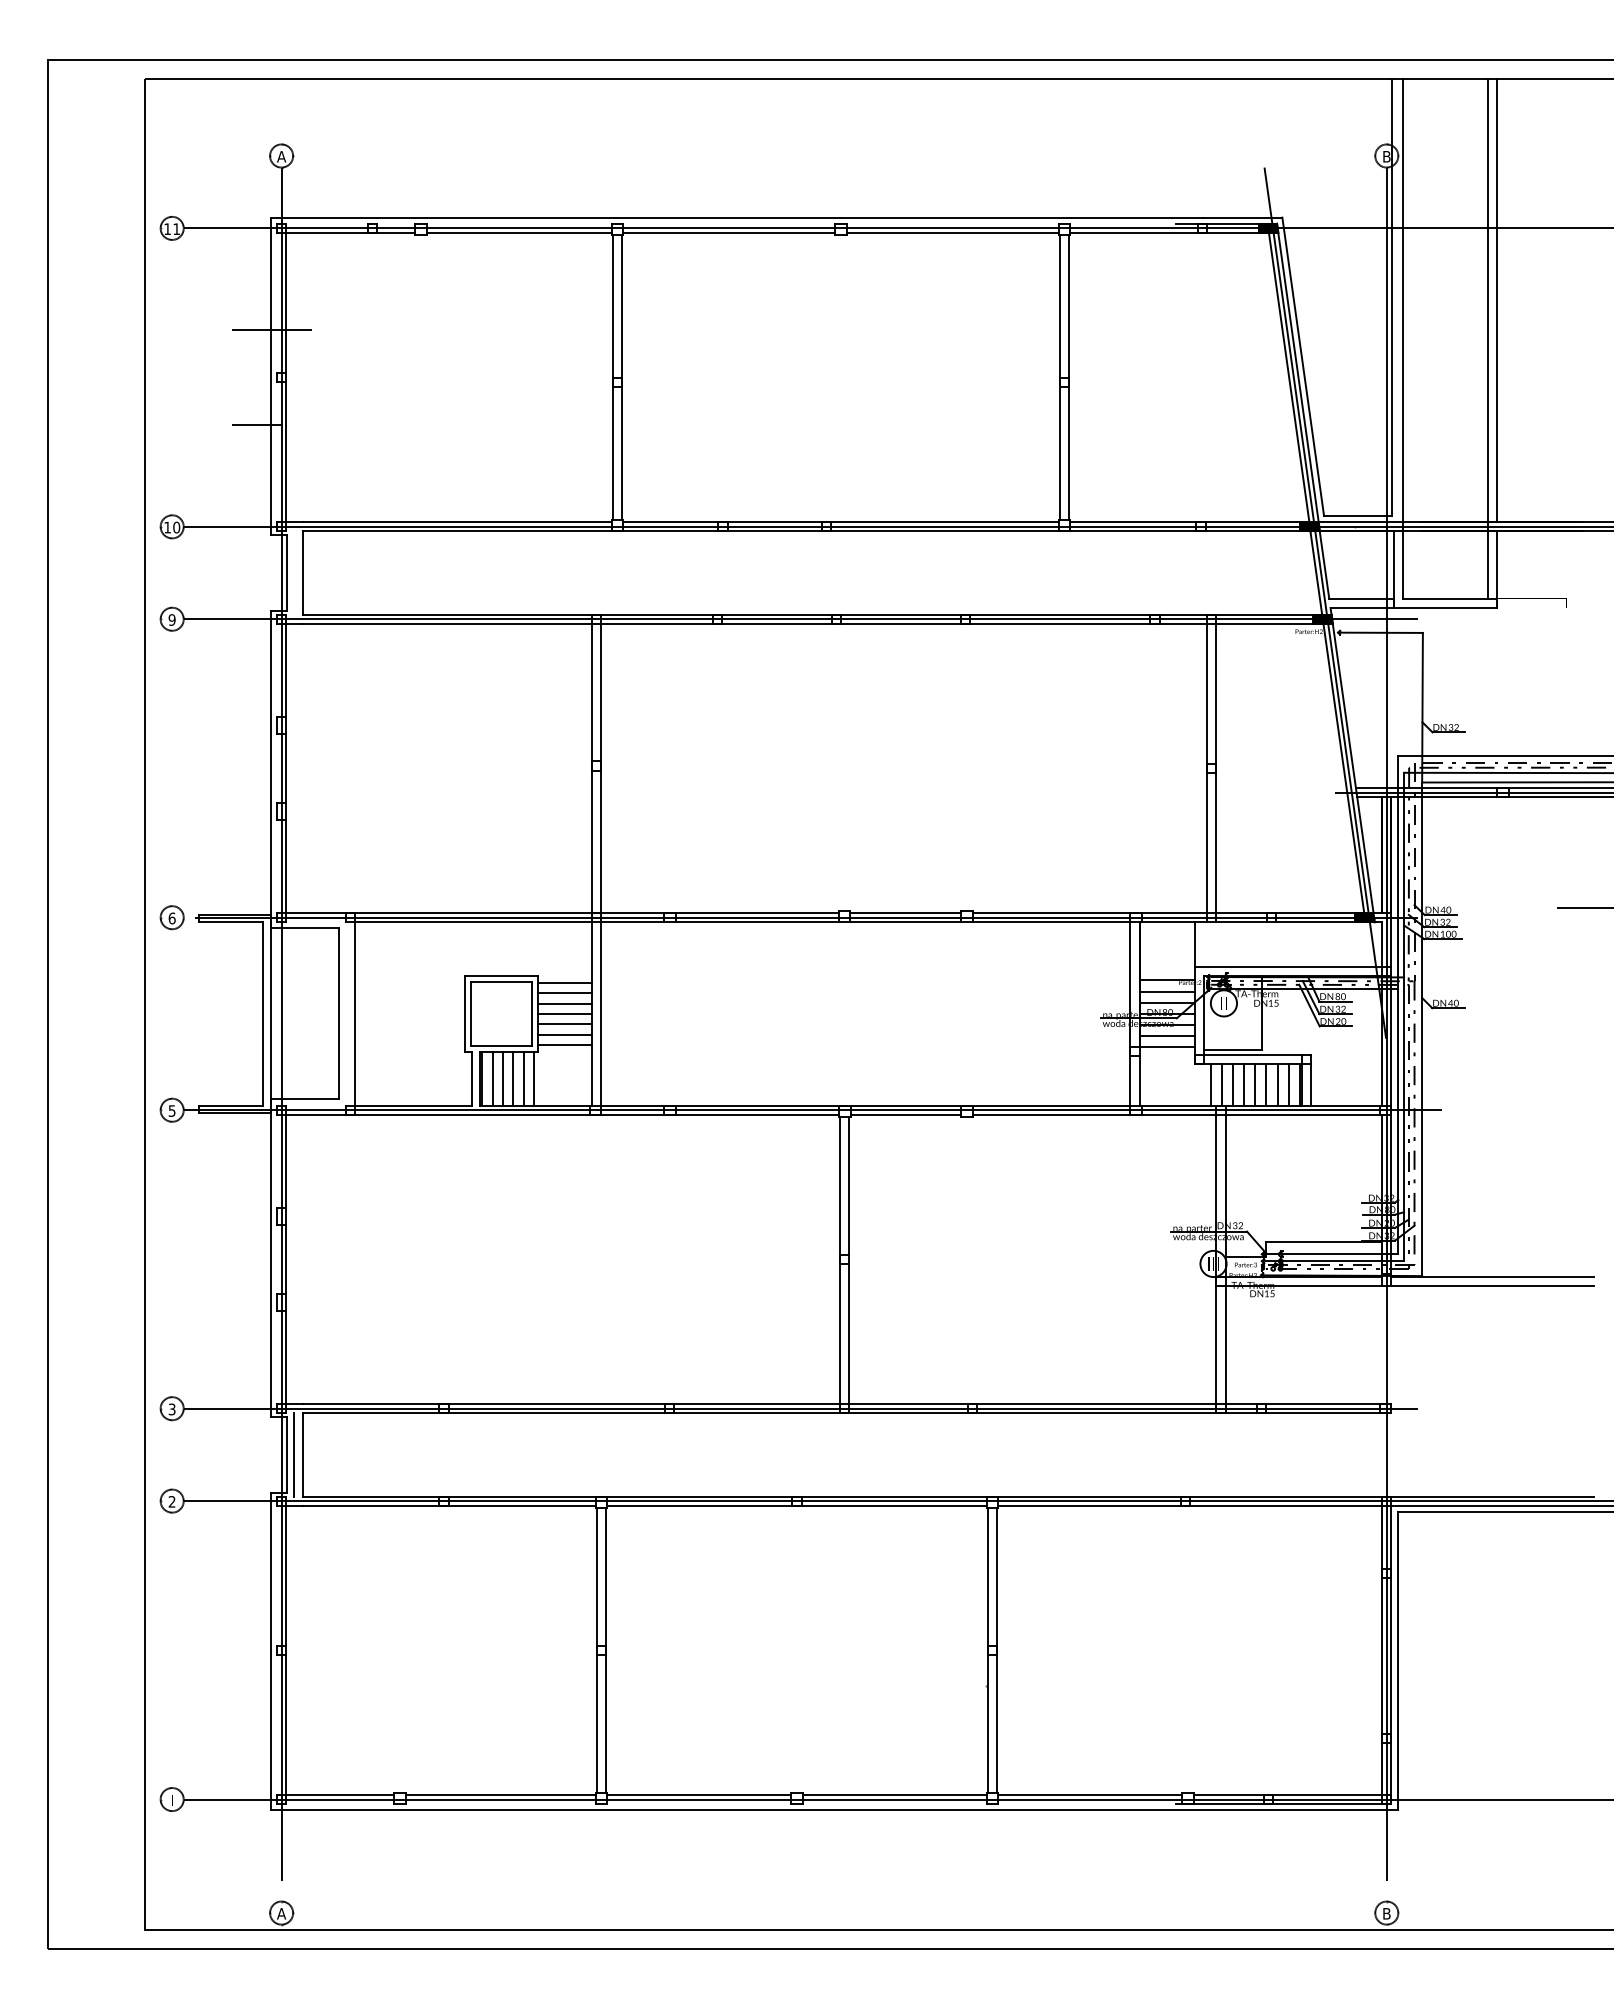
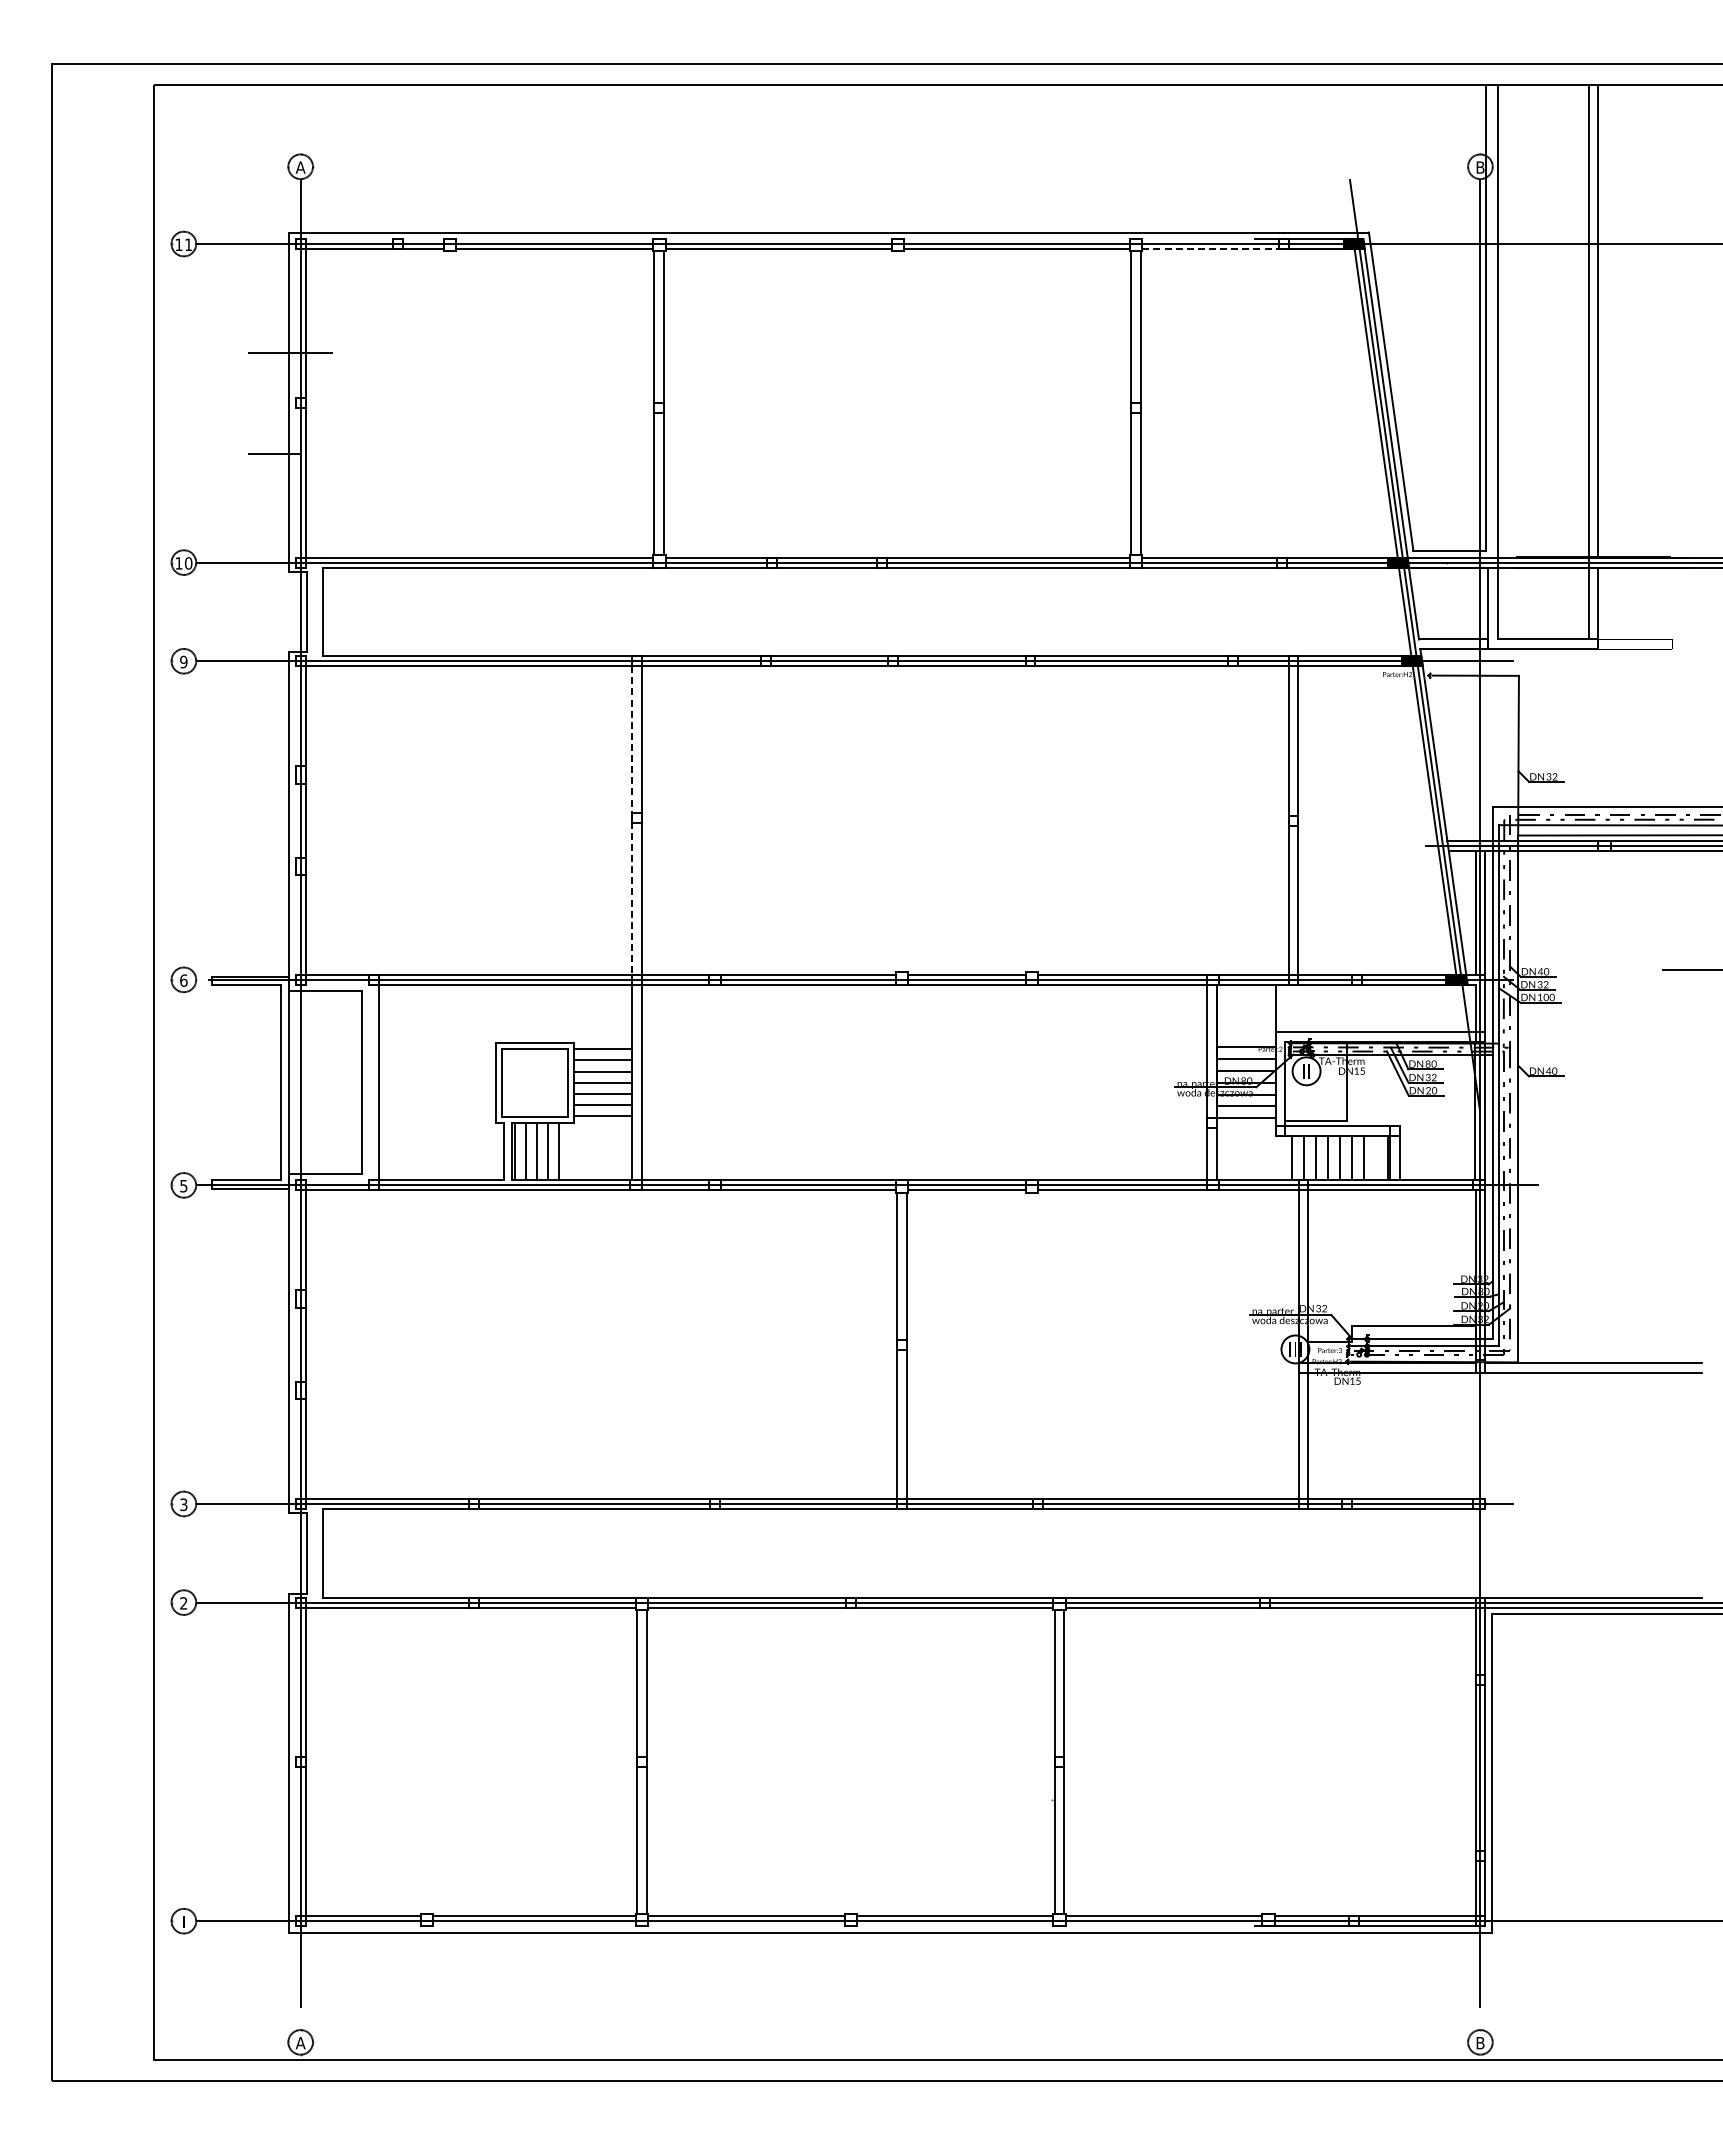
line: (1136, 232) -> (1213, 248), solid -> dashed
line: (592, 768) -> (632, 820), solid -> dashed
line: (534, 1078) -> (570, 1151), removed
line: (1288, 1084) -> (1375, 1157), removed
line: (293, 1454) -> (313, 1552), removed

